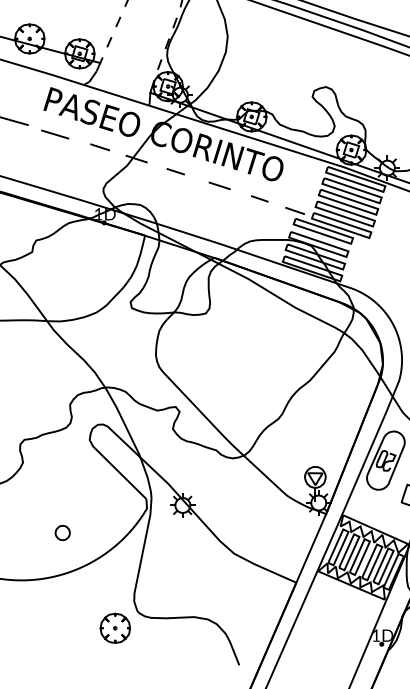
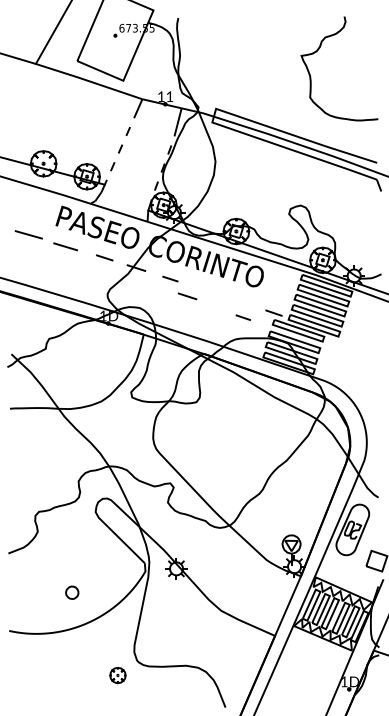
line: (219, 186) -> (187, 296), moved
line: (258, 198) -> (242, 317), moved
part: (114, 628) -> (117, 675), size x0.6

